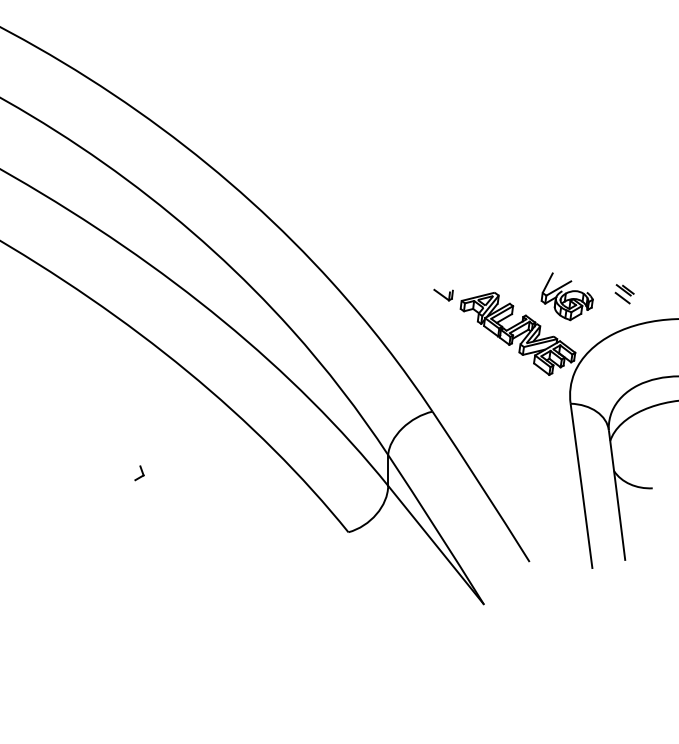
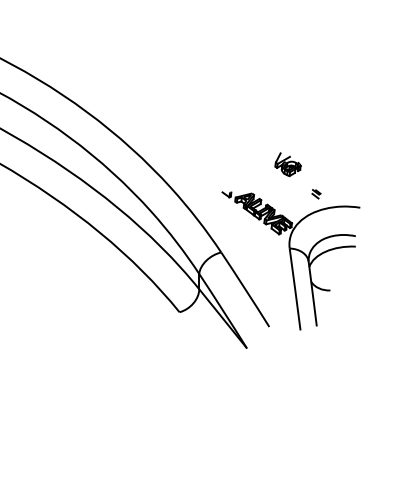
part: (566, 296) -> (287, 164), moved
part: (138, 472) -> (75, 282), removed

